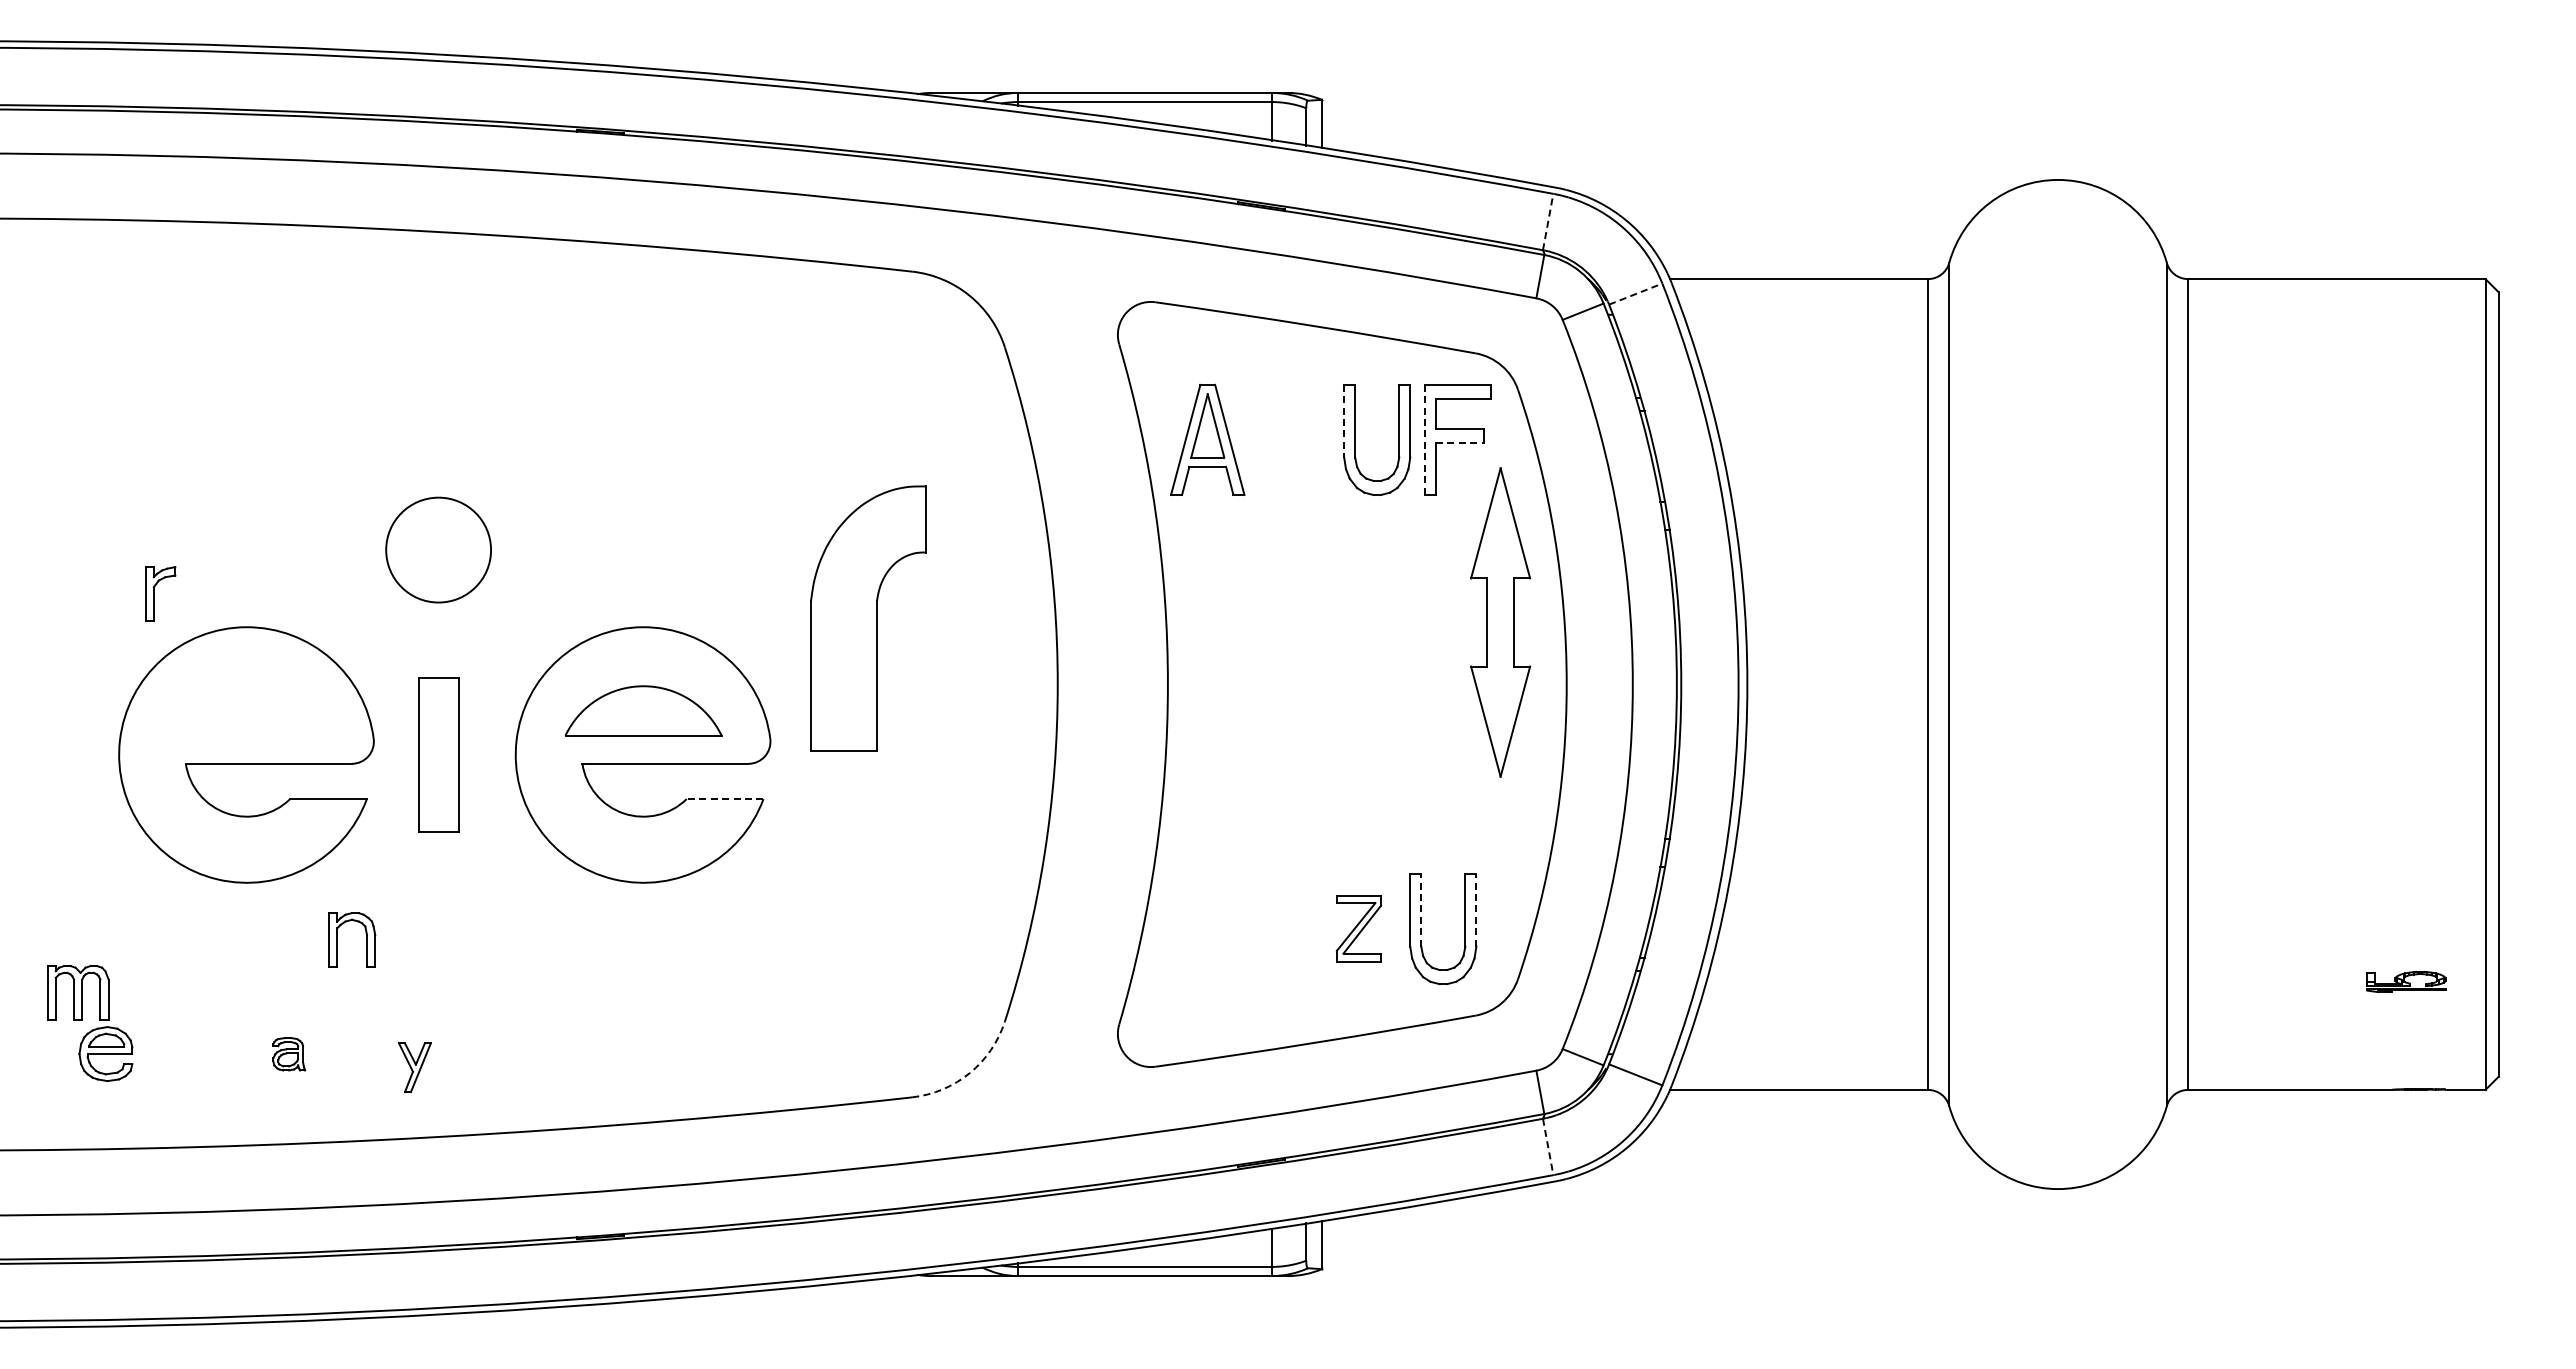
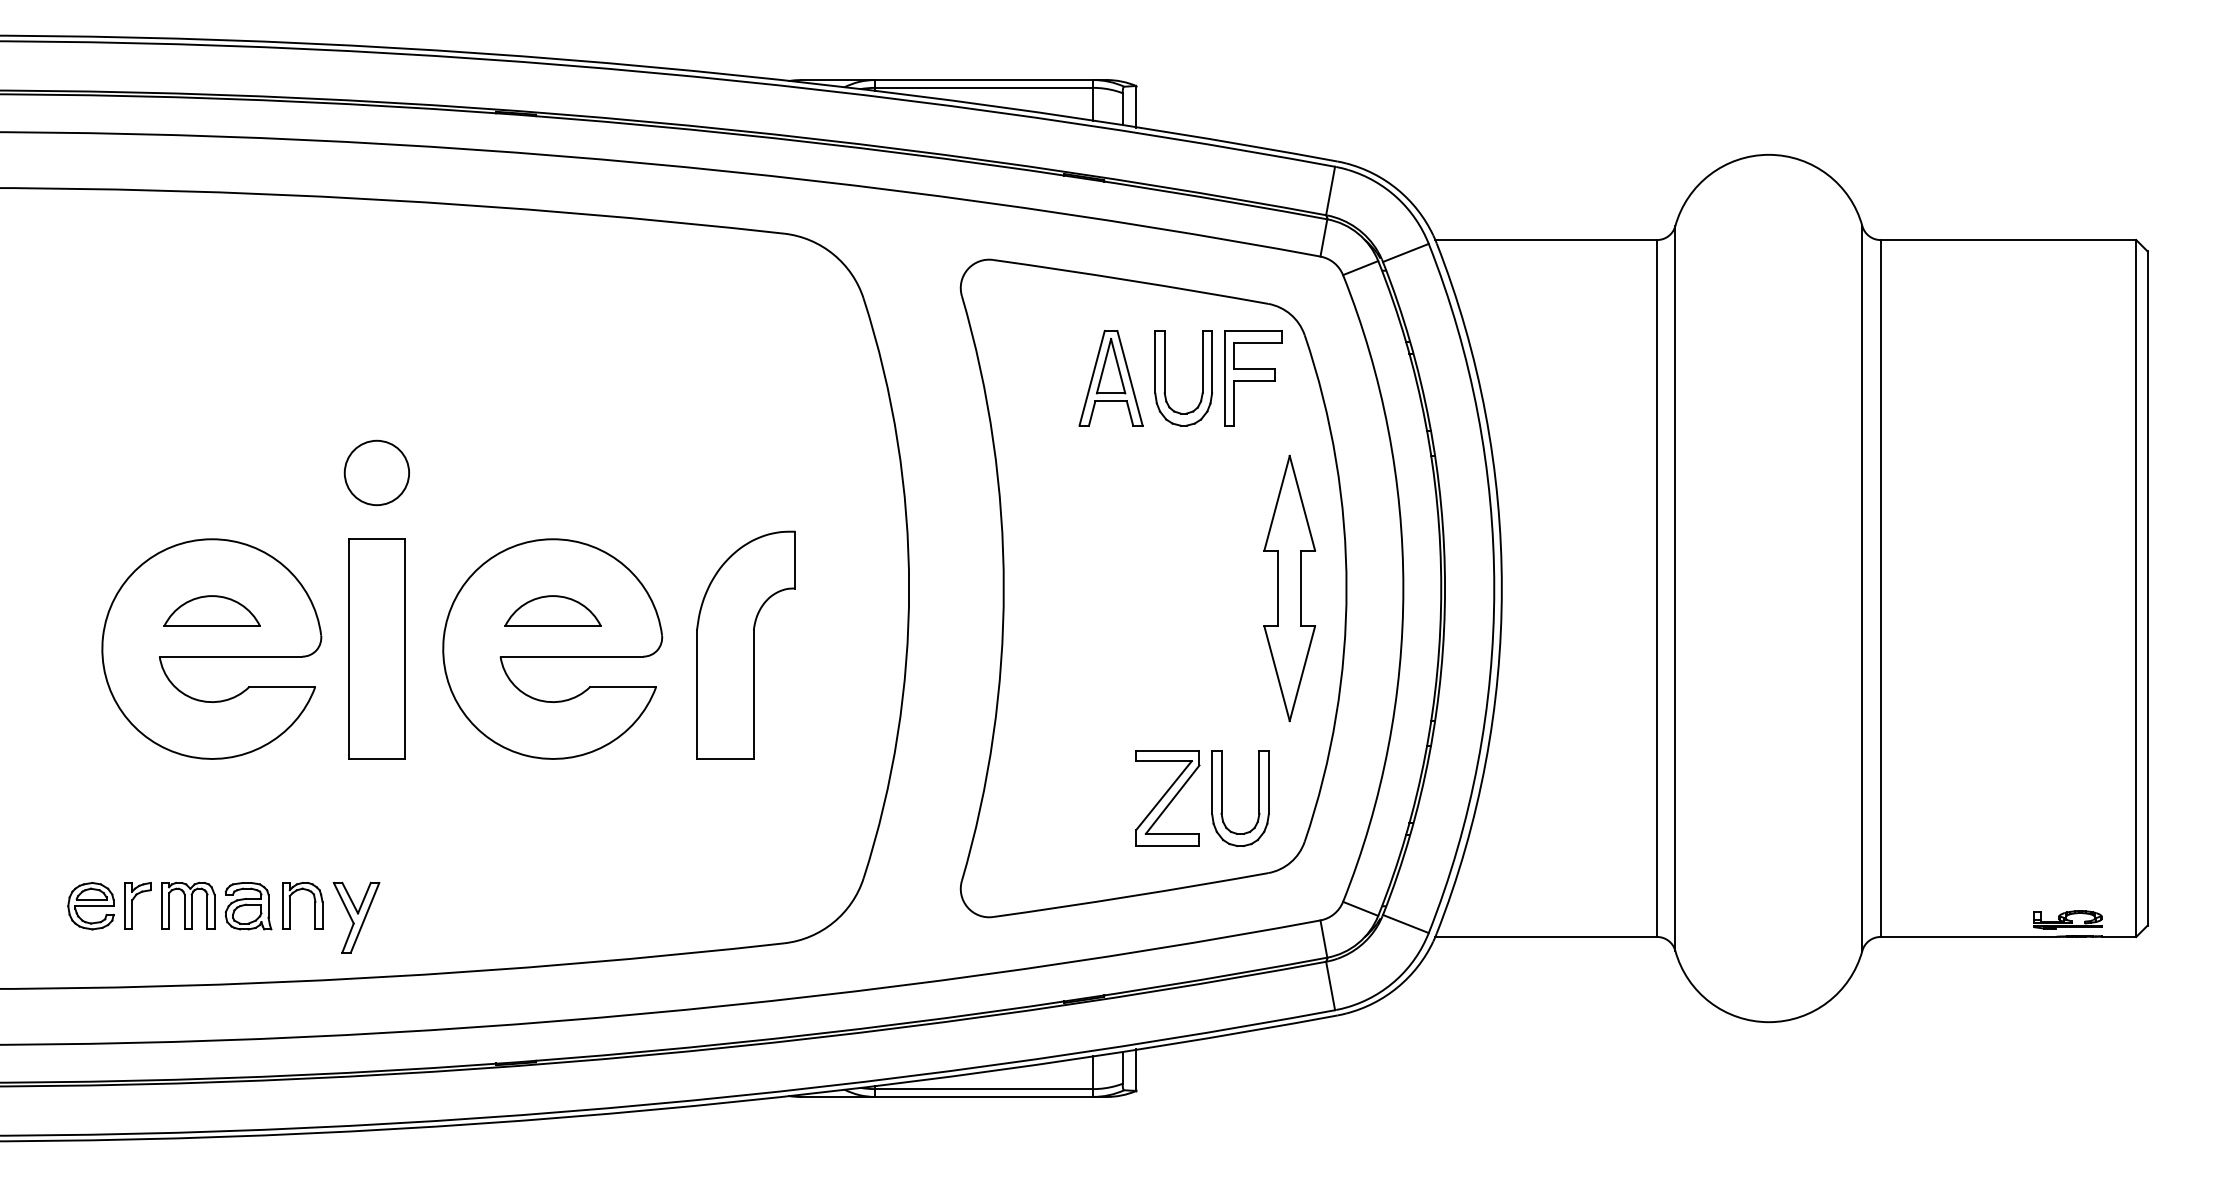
line: (1548, 222) -> (1330, 191), dashed -> solid
line: (1635, 294) -> (1405, 253), dashed -> solid
line: (1344, 421) -> (1155, 362), dashed -> solid
part: (1207, 439) -> (1110, 377), moved
line: (1424, 440) -> (1224, 378), dashed -> solid
line: (1459, 443) -> (1254, 381), dashed -> solid
circle: (438, 549) -> (376, 472), size x0.71
part: (160, 593) -> (137, 905), moved
part: (868, 618) -> (746, 645), moved
part: (1500, 622) -> (1289, 588), moved
part: (246, 710) -> (211, 610), added
part: (643, 710) -> (553, 610), size x0.71
part: (438, 754) -> (376, 648), size x1.67
line: (724, 799) -> (622, 687), dashed -> solid
line: (1421, 909) -> (1221, 781), dashed -> solid
line: (1476, 909) -> (1269, 781), dashed -> solid
part: (1358, 928) -> (1167, 798), size x1.67
part: (366, 939) -> (314, 905), moved
part: (2406, 981) -> (2068, 919), moved
part: (78, 992) -> (188, 905), moved
part: (288, 1054) -> (247, 906), size x1.67
part: (414, 1067) -> (356, 917), size x1.67
arc: (969, 1073) -> (833, 922), dashed -> solid
line: (1548, 1146) -> (1330, 985), dashed -> solid

